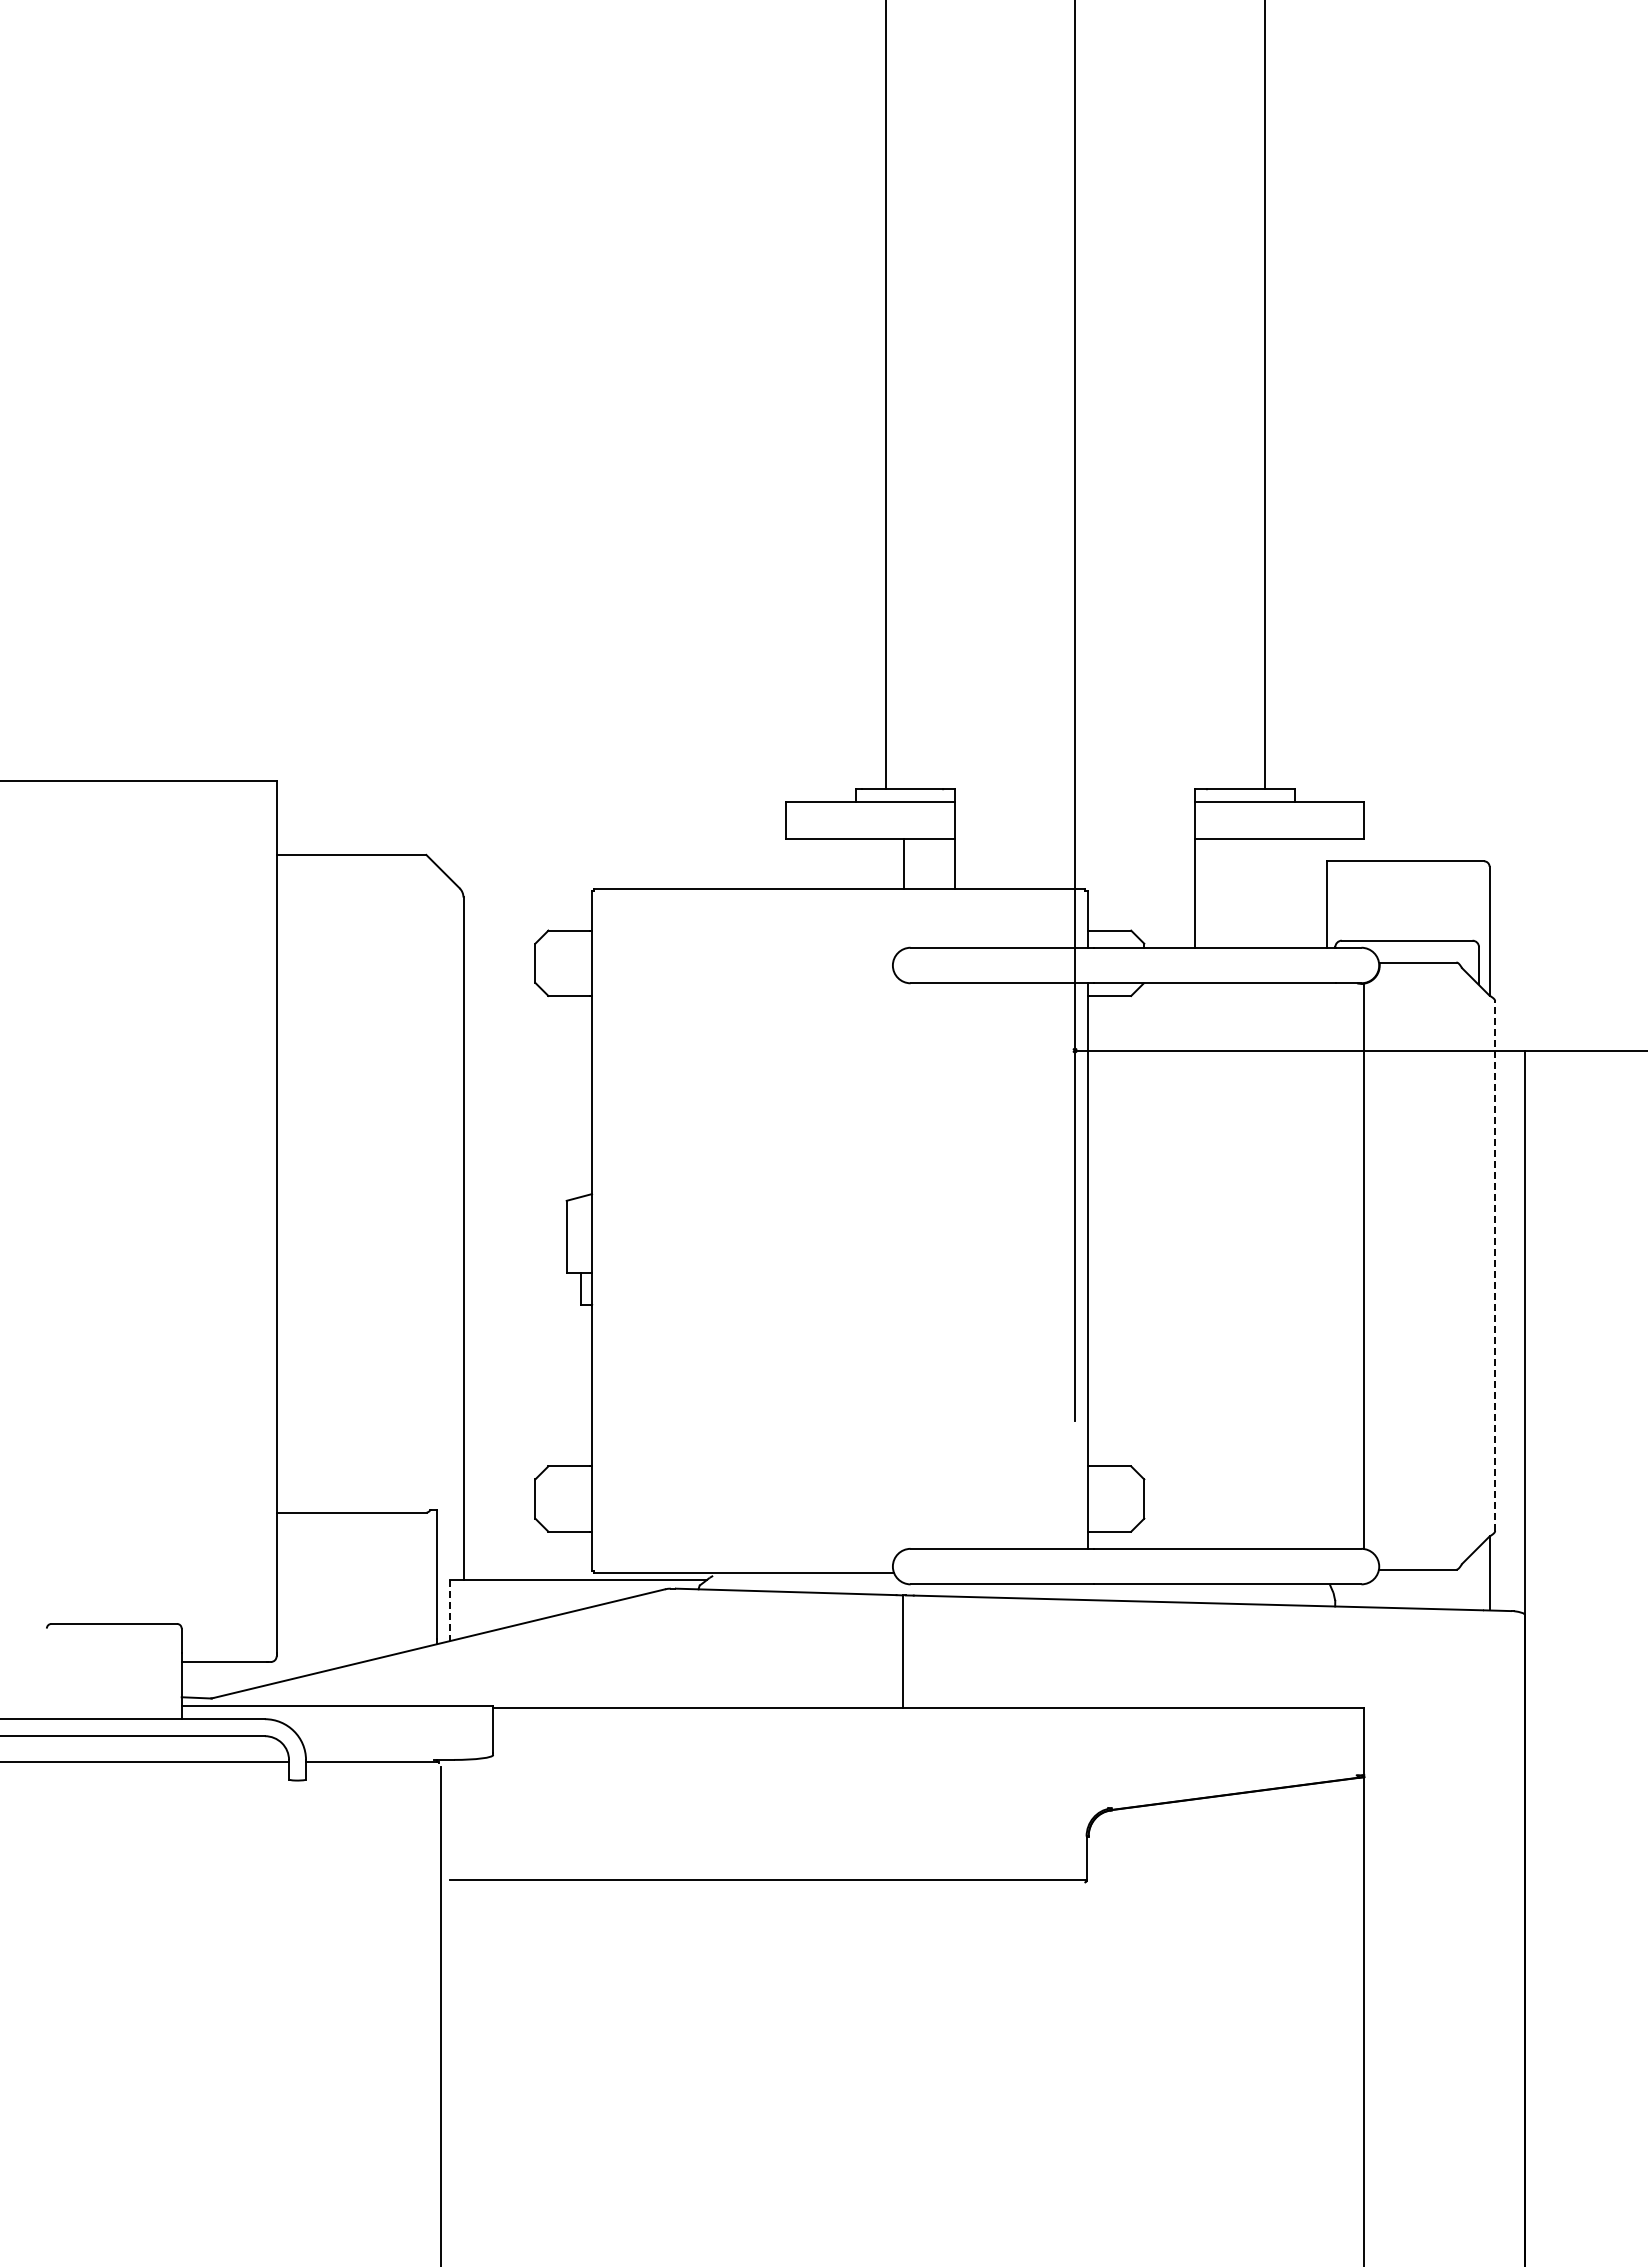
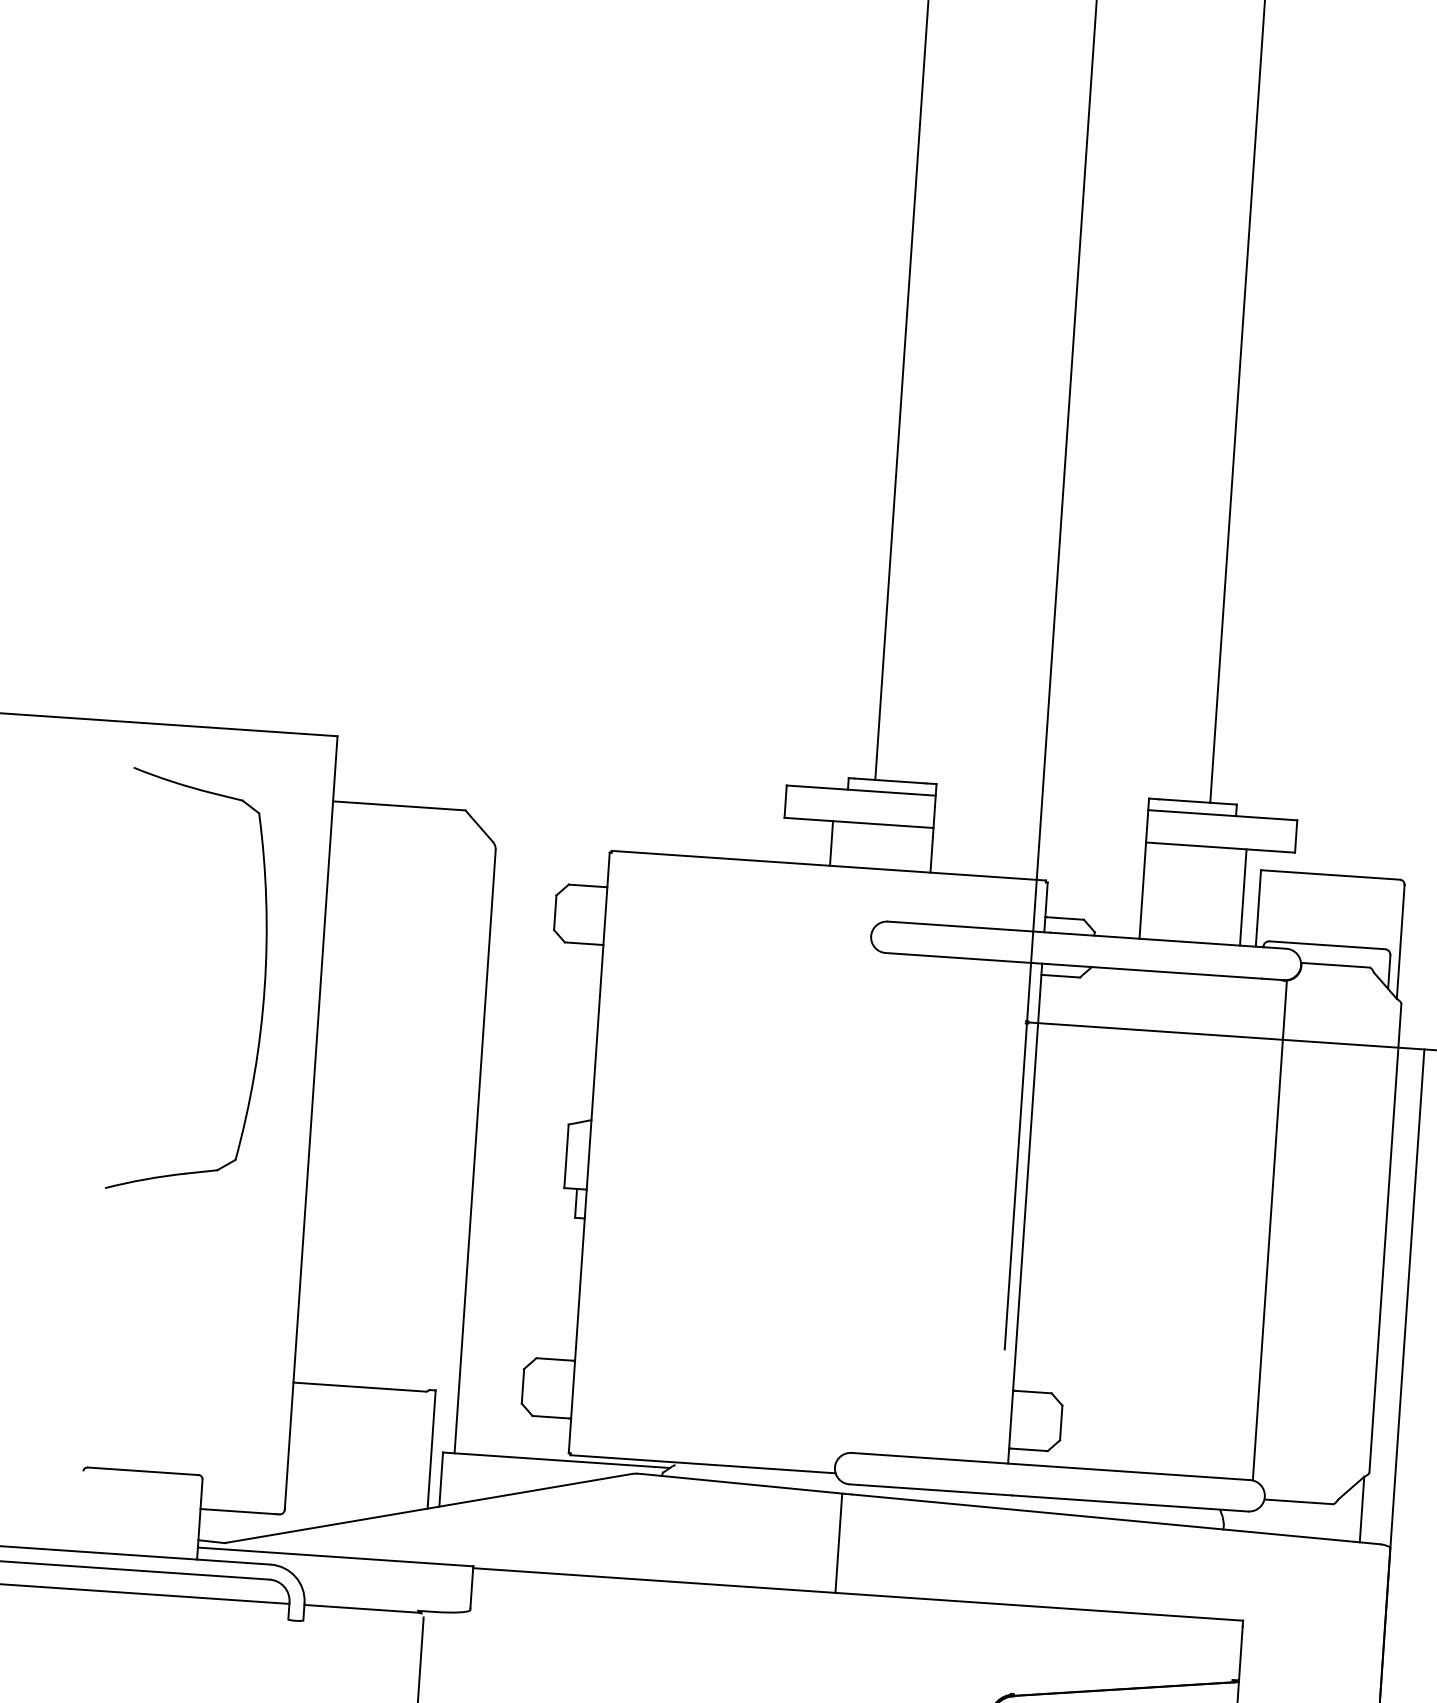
line: (904, 863) -> (831, 842), moved
line: (1308, 892) -> (1242, 896), added
part: (213, 1069) -> (264, 987), added
line: (1495, 1266) -> (1385, 1238), dashed -> solid
line: (450, 1610) -> (441, 1479), dashed -> solid

